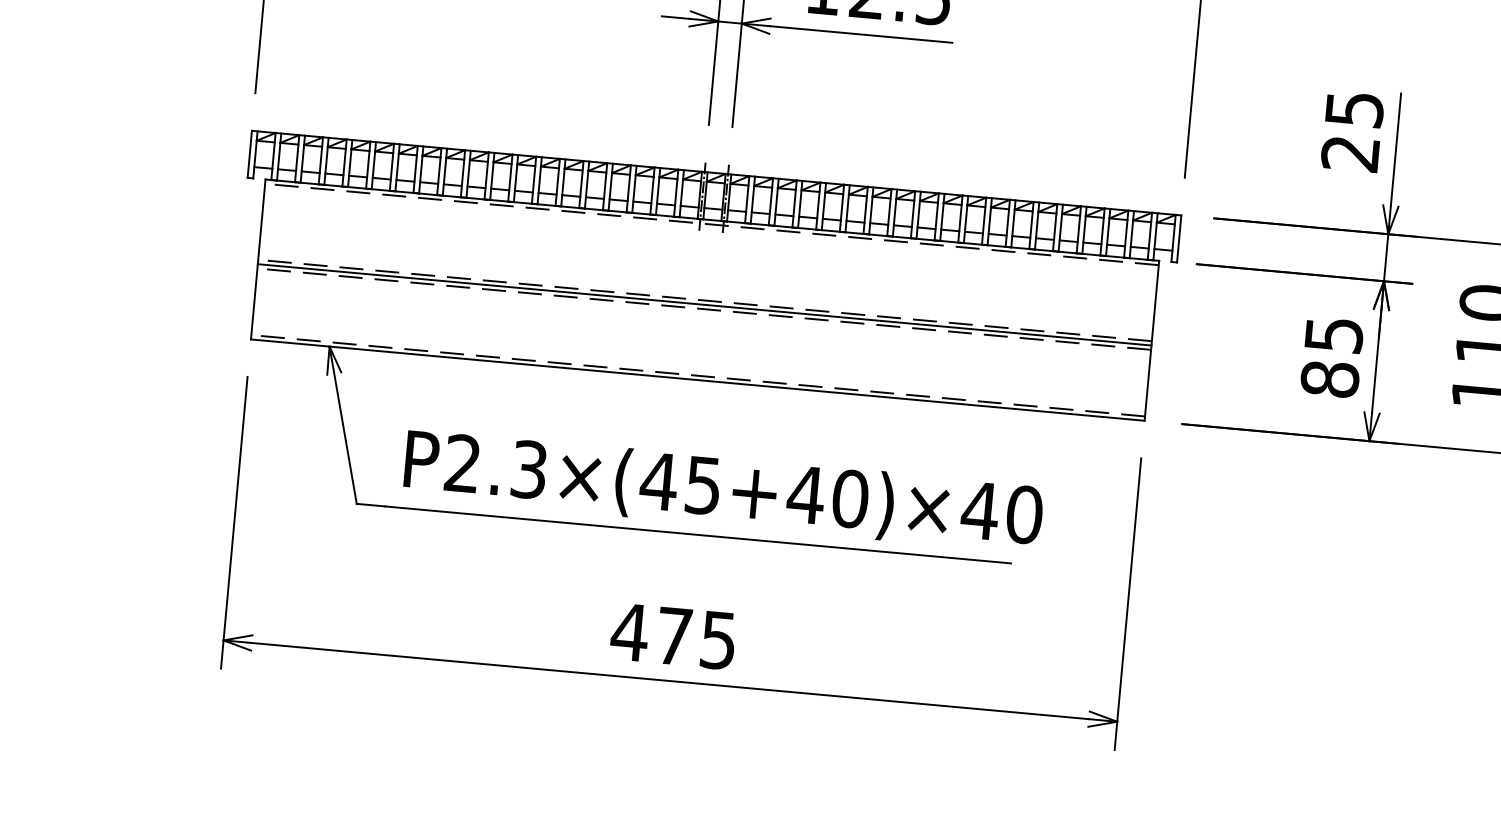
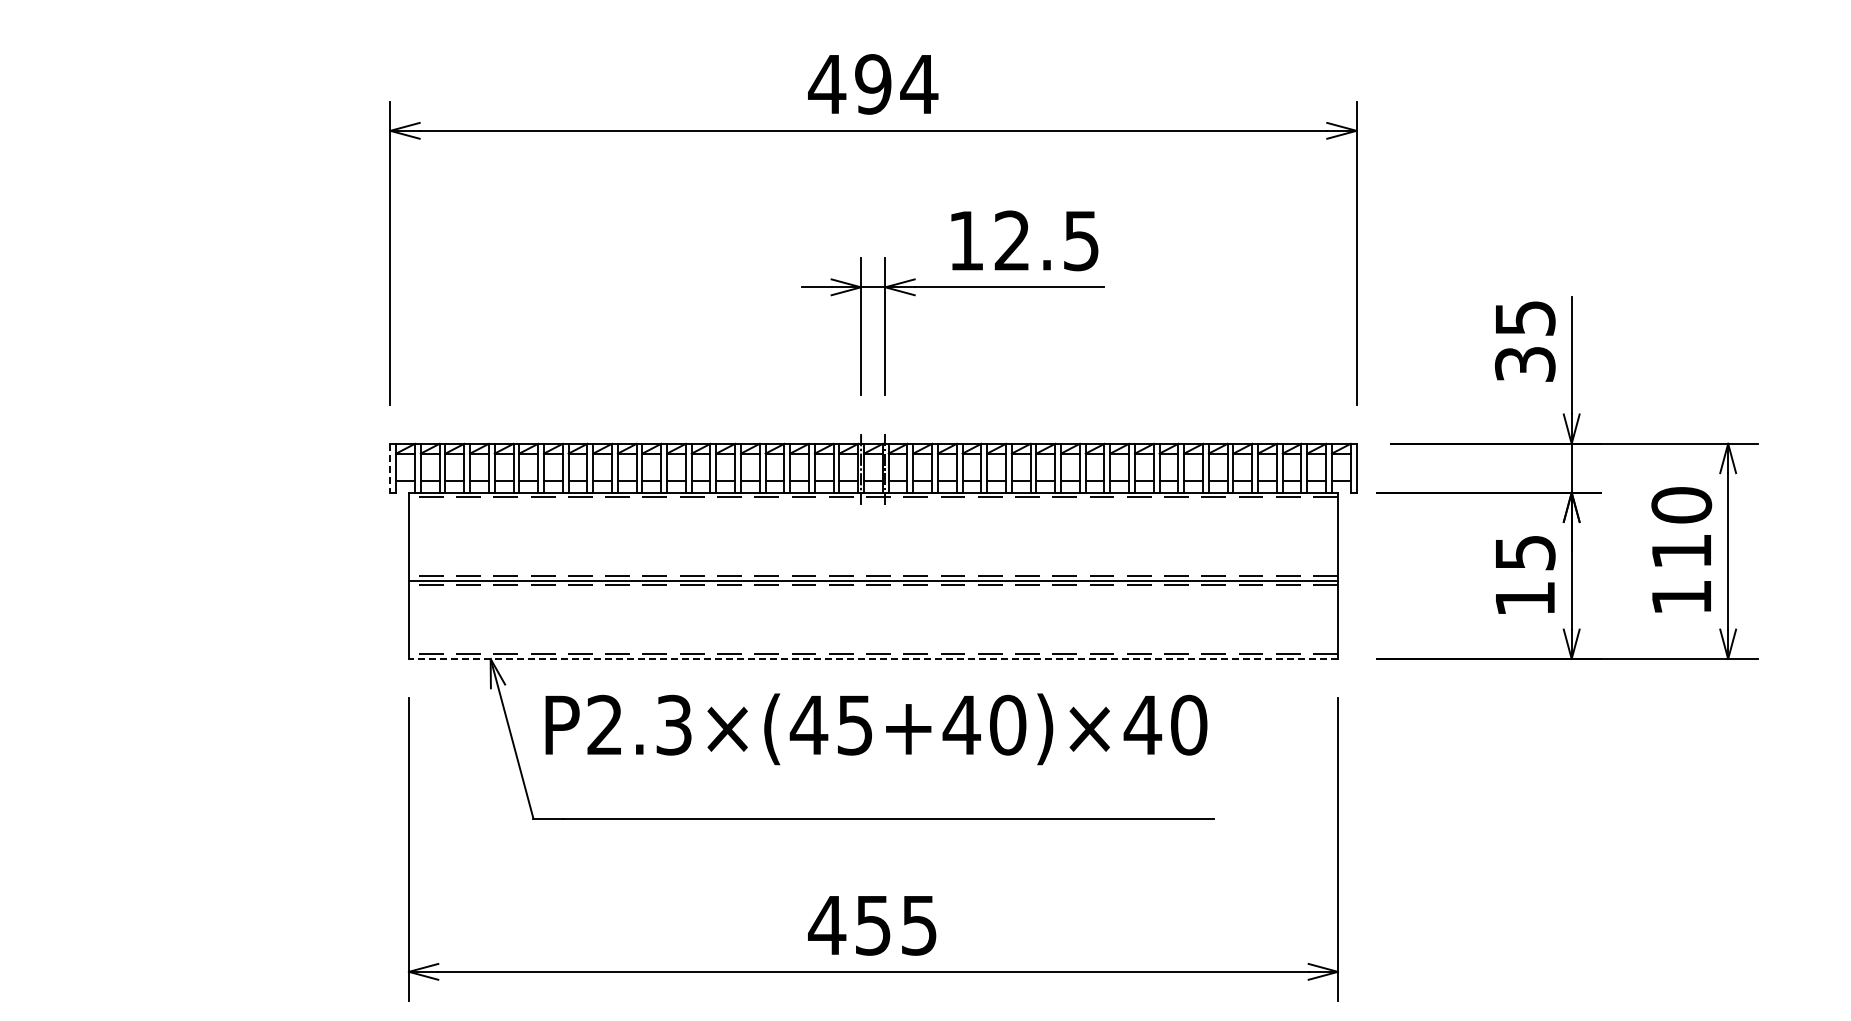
text: (1350, 153) -> (1525, 364), 25 -> 35
line: (249, 154) -> (390, 468), solid -> dashed
text: (1329, 378) -> (1524, 598), 85 -> 15
line: (697, 379) -> (873, 658), solid -> dashed
text: (723, 491) -> (876, 729), moved
text: (674, 636) -> (873, 925), 475 -> 455

